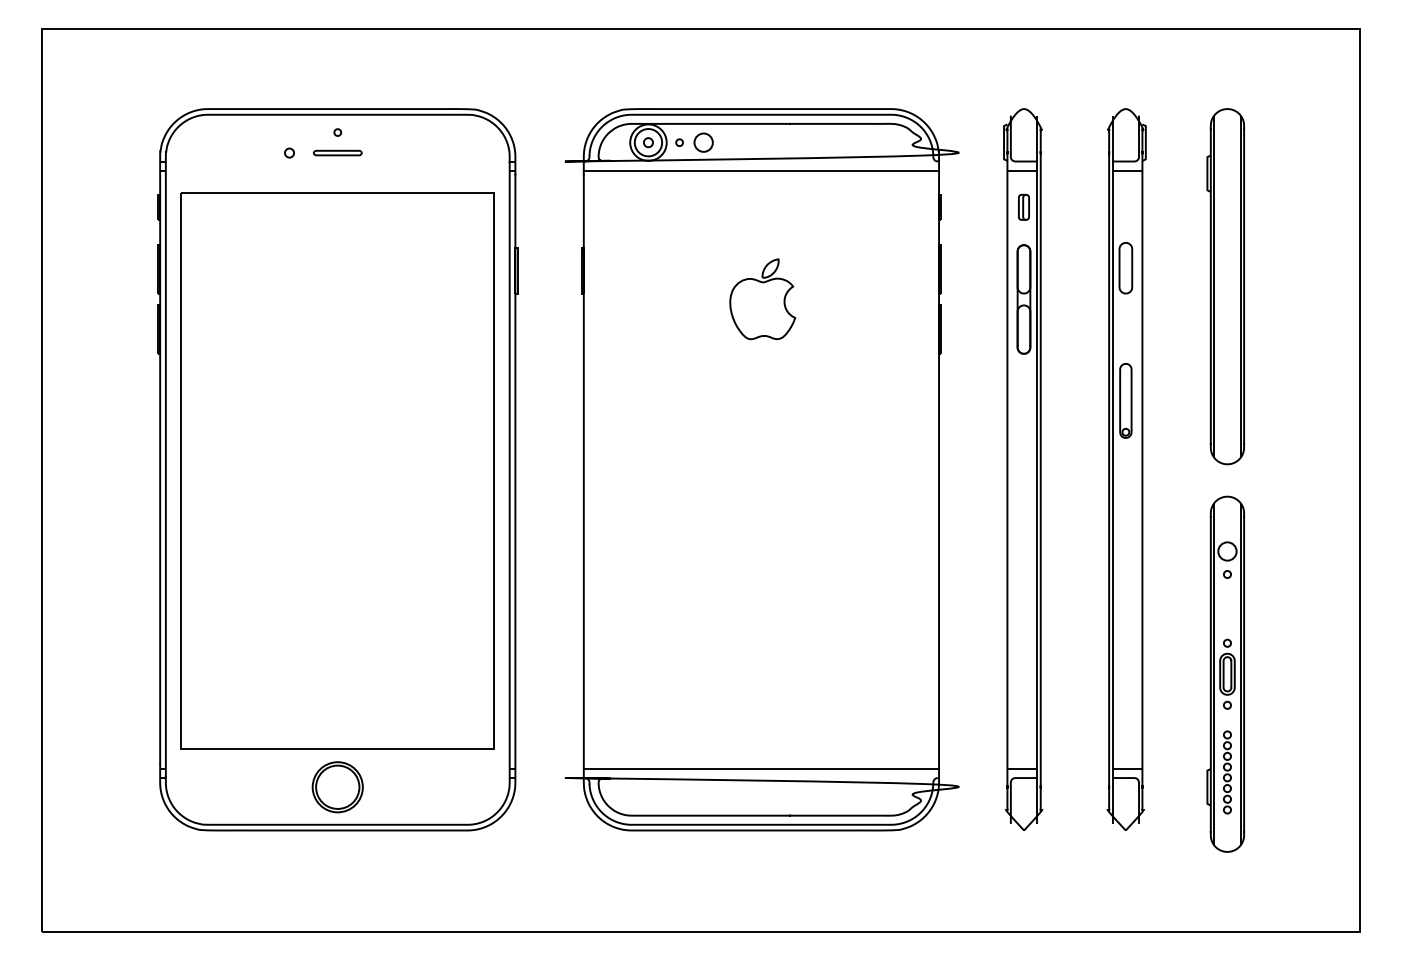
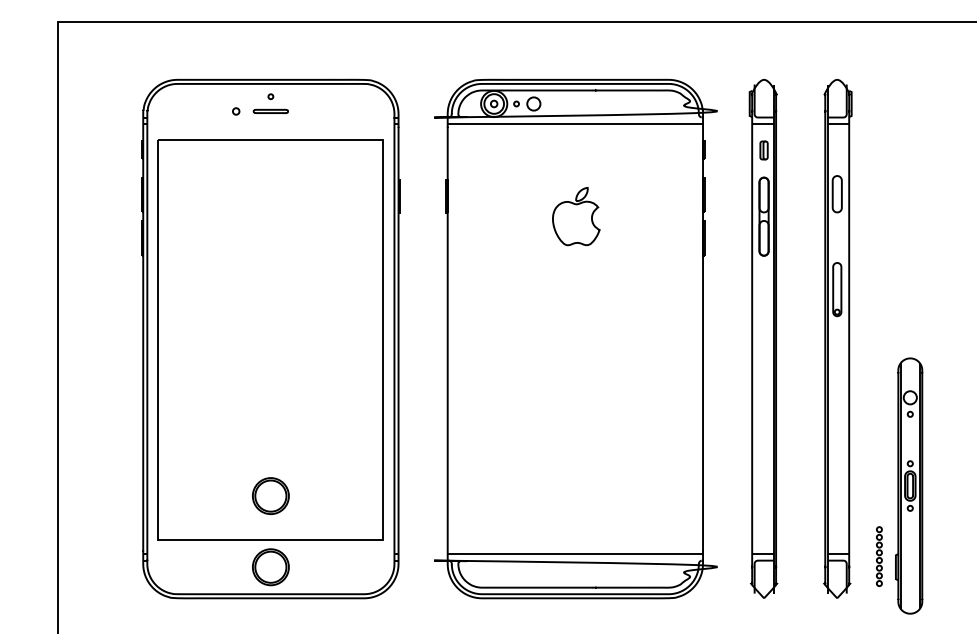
part: (1225, 286) -> (908, 207), removed
part: (337, 688) -> (270, 496), added
part: (1227, 772) -> (879, 556), moved

